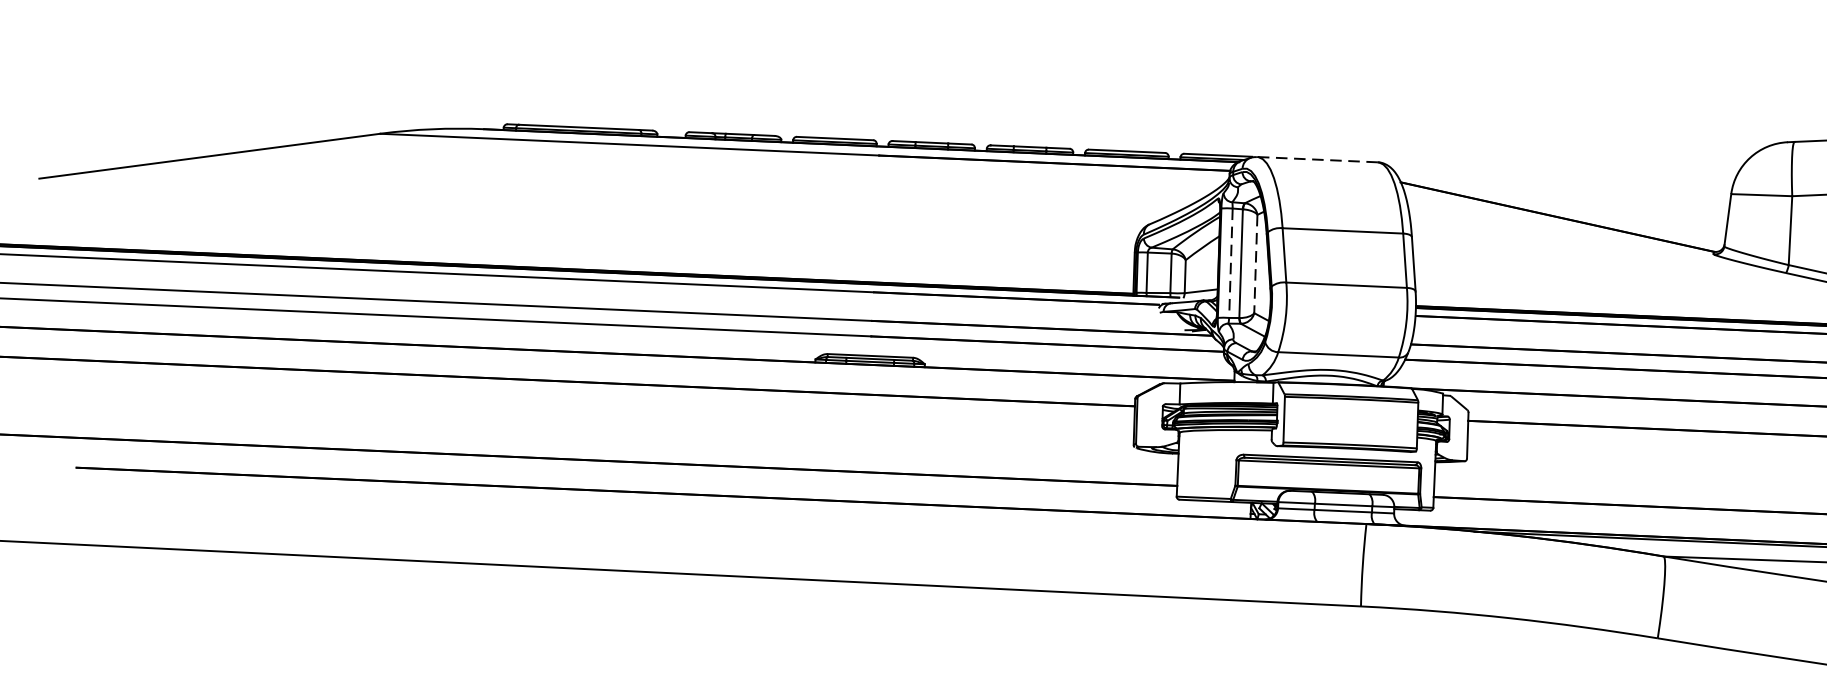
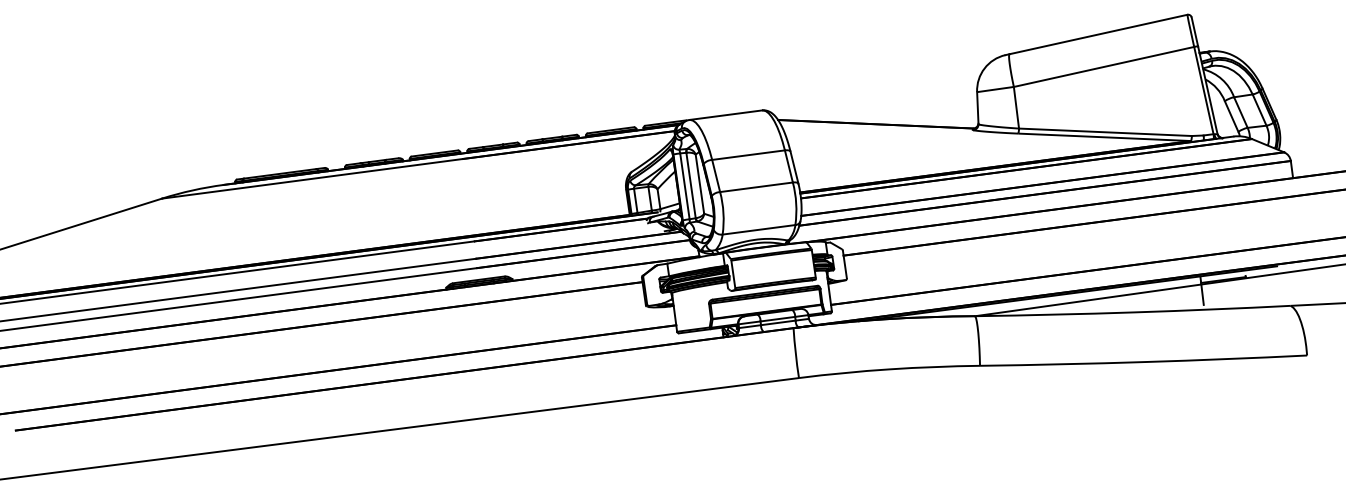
line: (1316, 160) -> (725, 115), dashed -> solid
line: (1230, 263) -> (684, 186), dashed -> solid
line: (1255, 264) -> (699, 184), dashed -> solid

